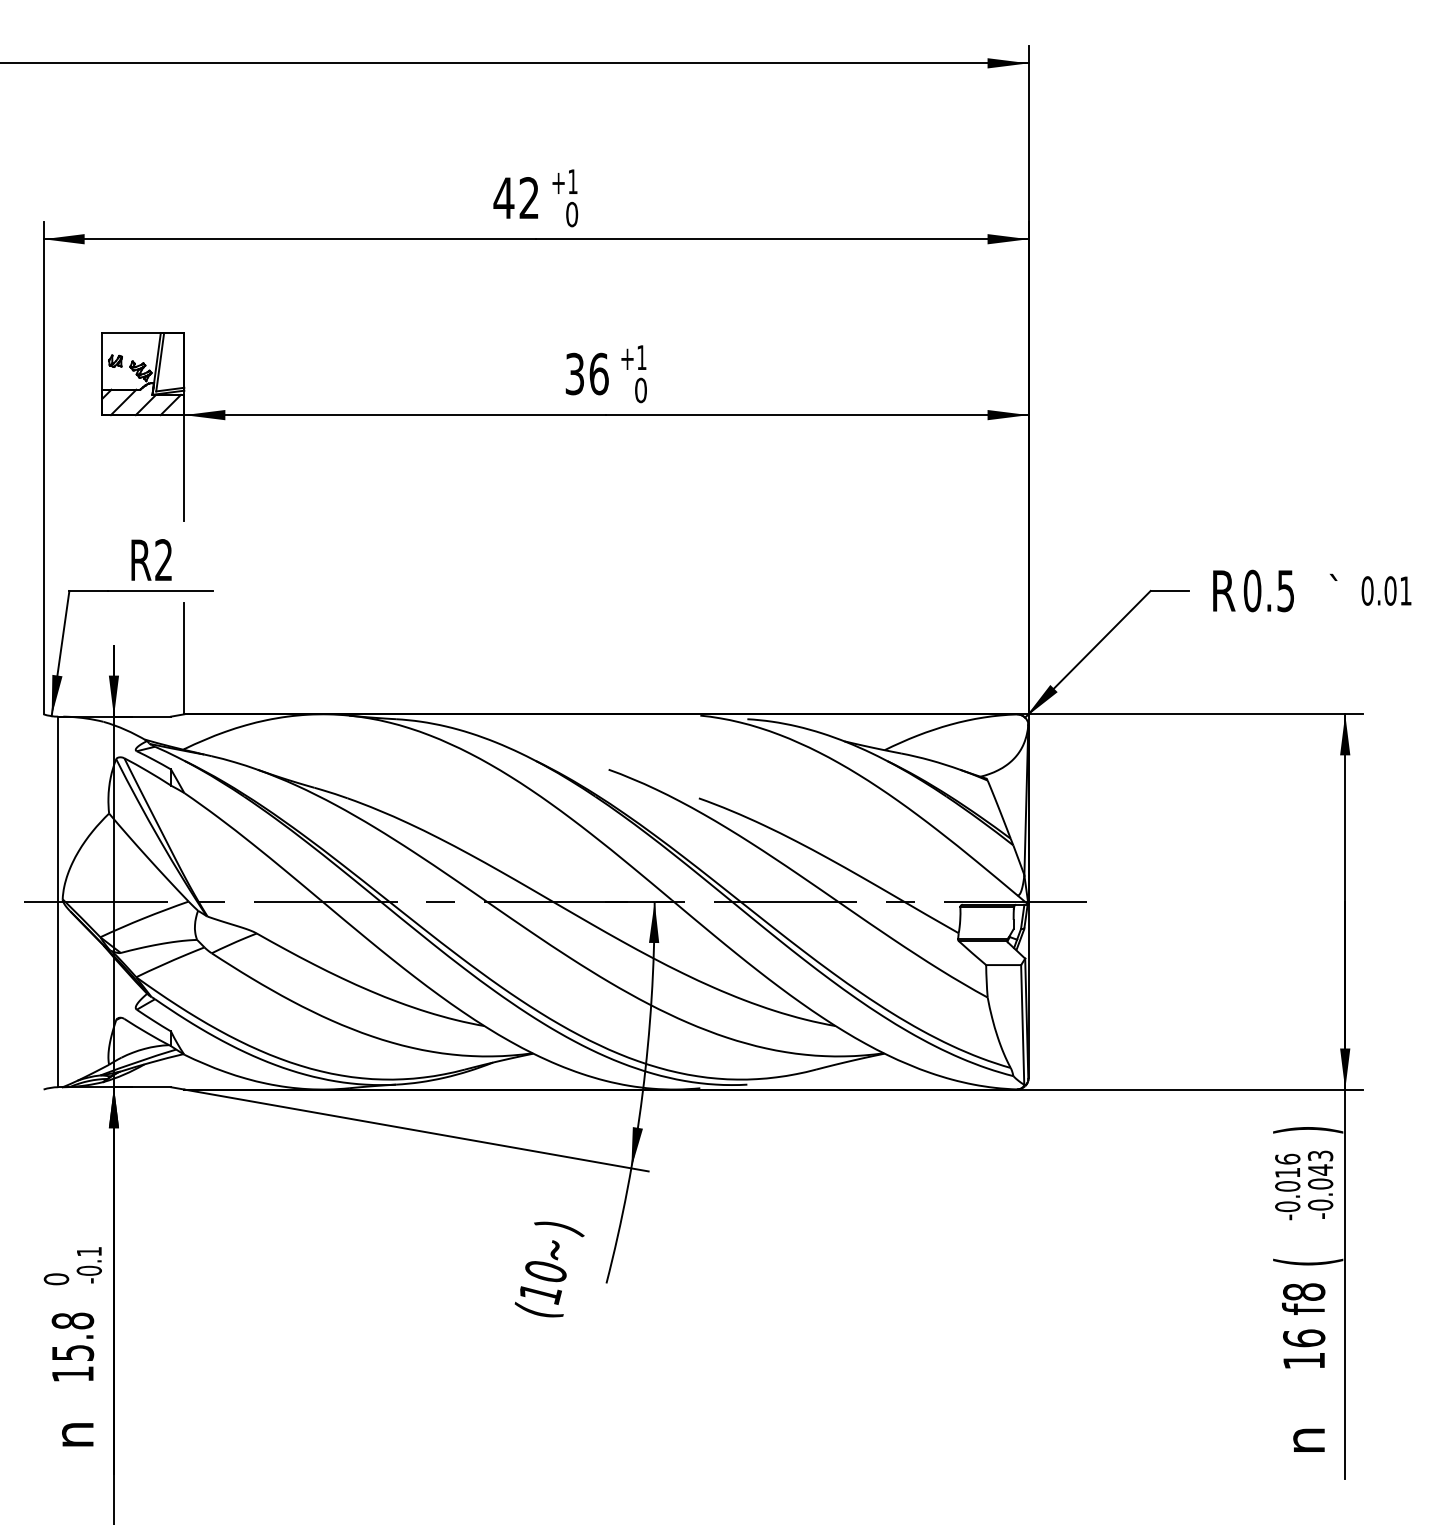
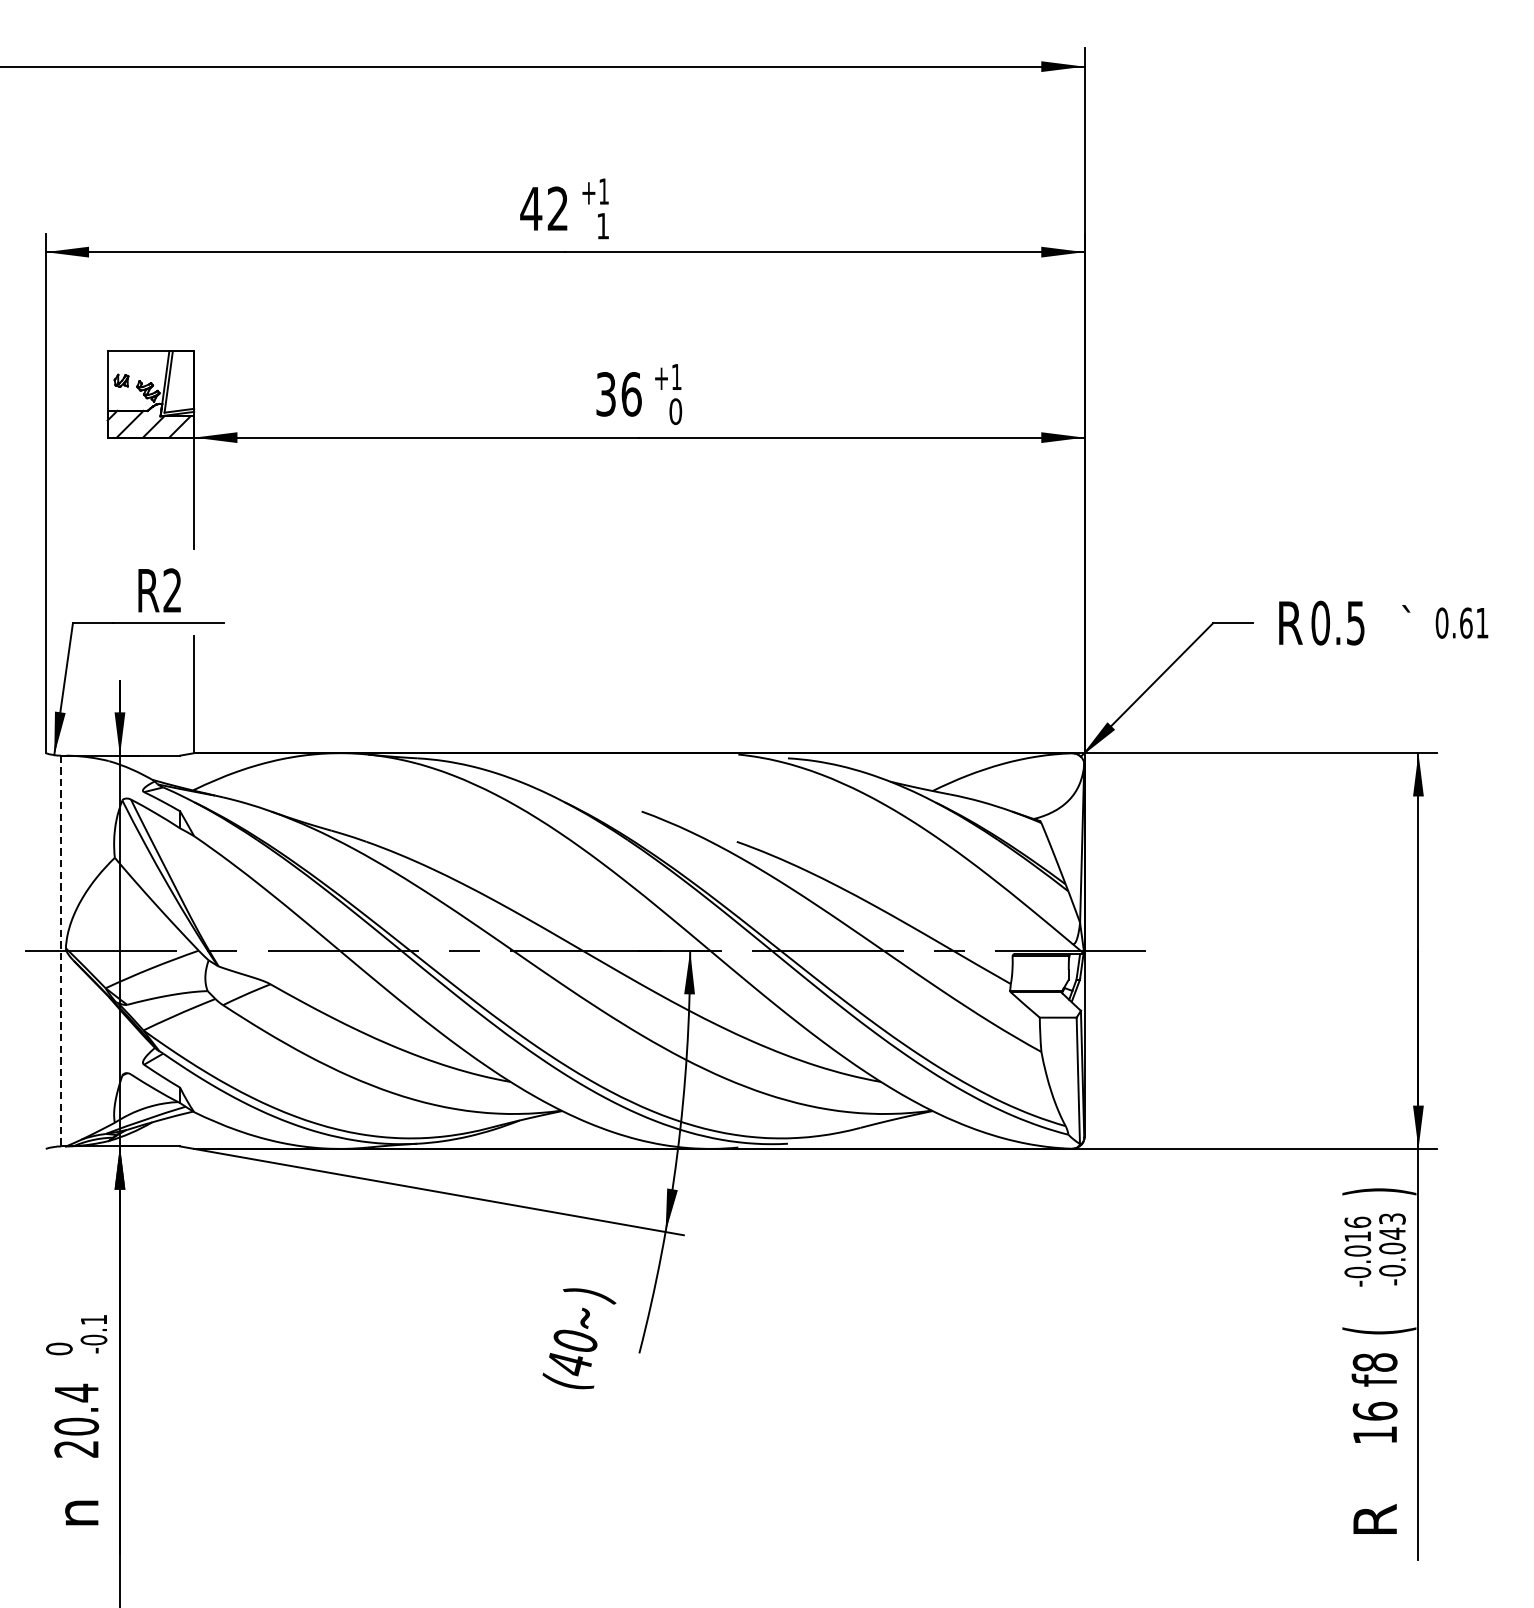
text: (572, 214) -> (603, 226), 0 -> 1
text: (1390, 590) -> (1466, 622), 0.01 -> 0.61
line: (58, 902) -> (61, 951), solid -> dashed
text: (540, 1294) -> (569, 1365), (10 -> (40
text: (72, 1347) -> (76, 1420), 15.8 -> 20.4
text: (1303, 1440) -> (1374, 1519), n -> R

